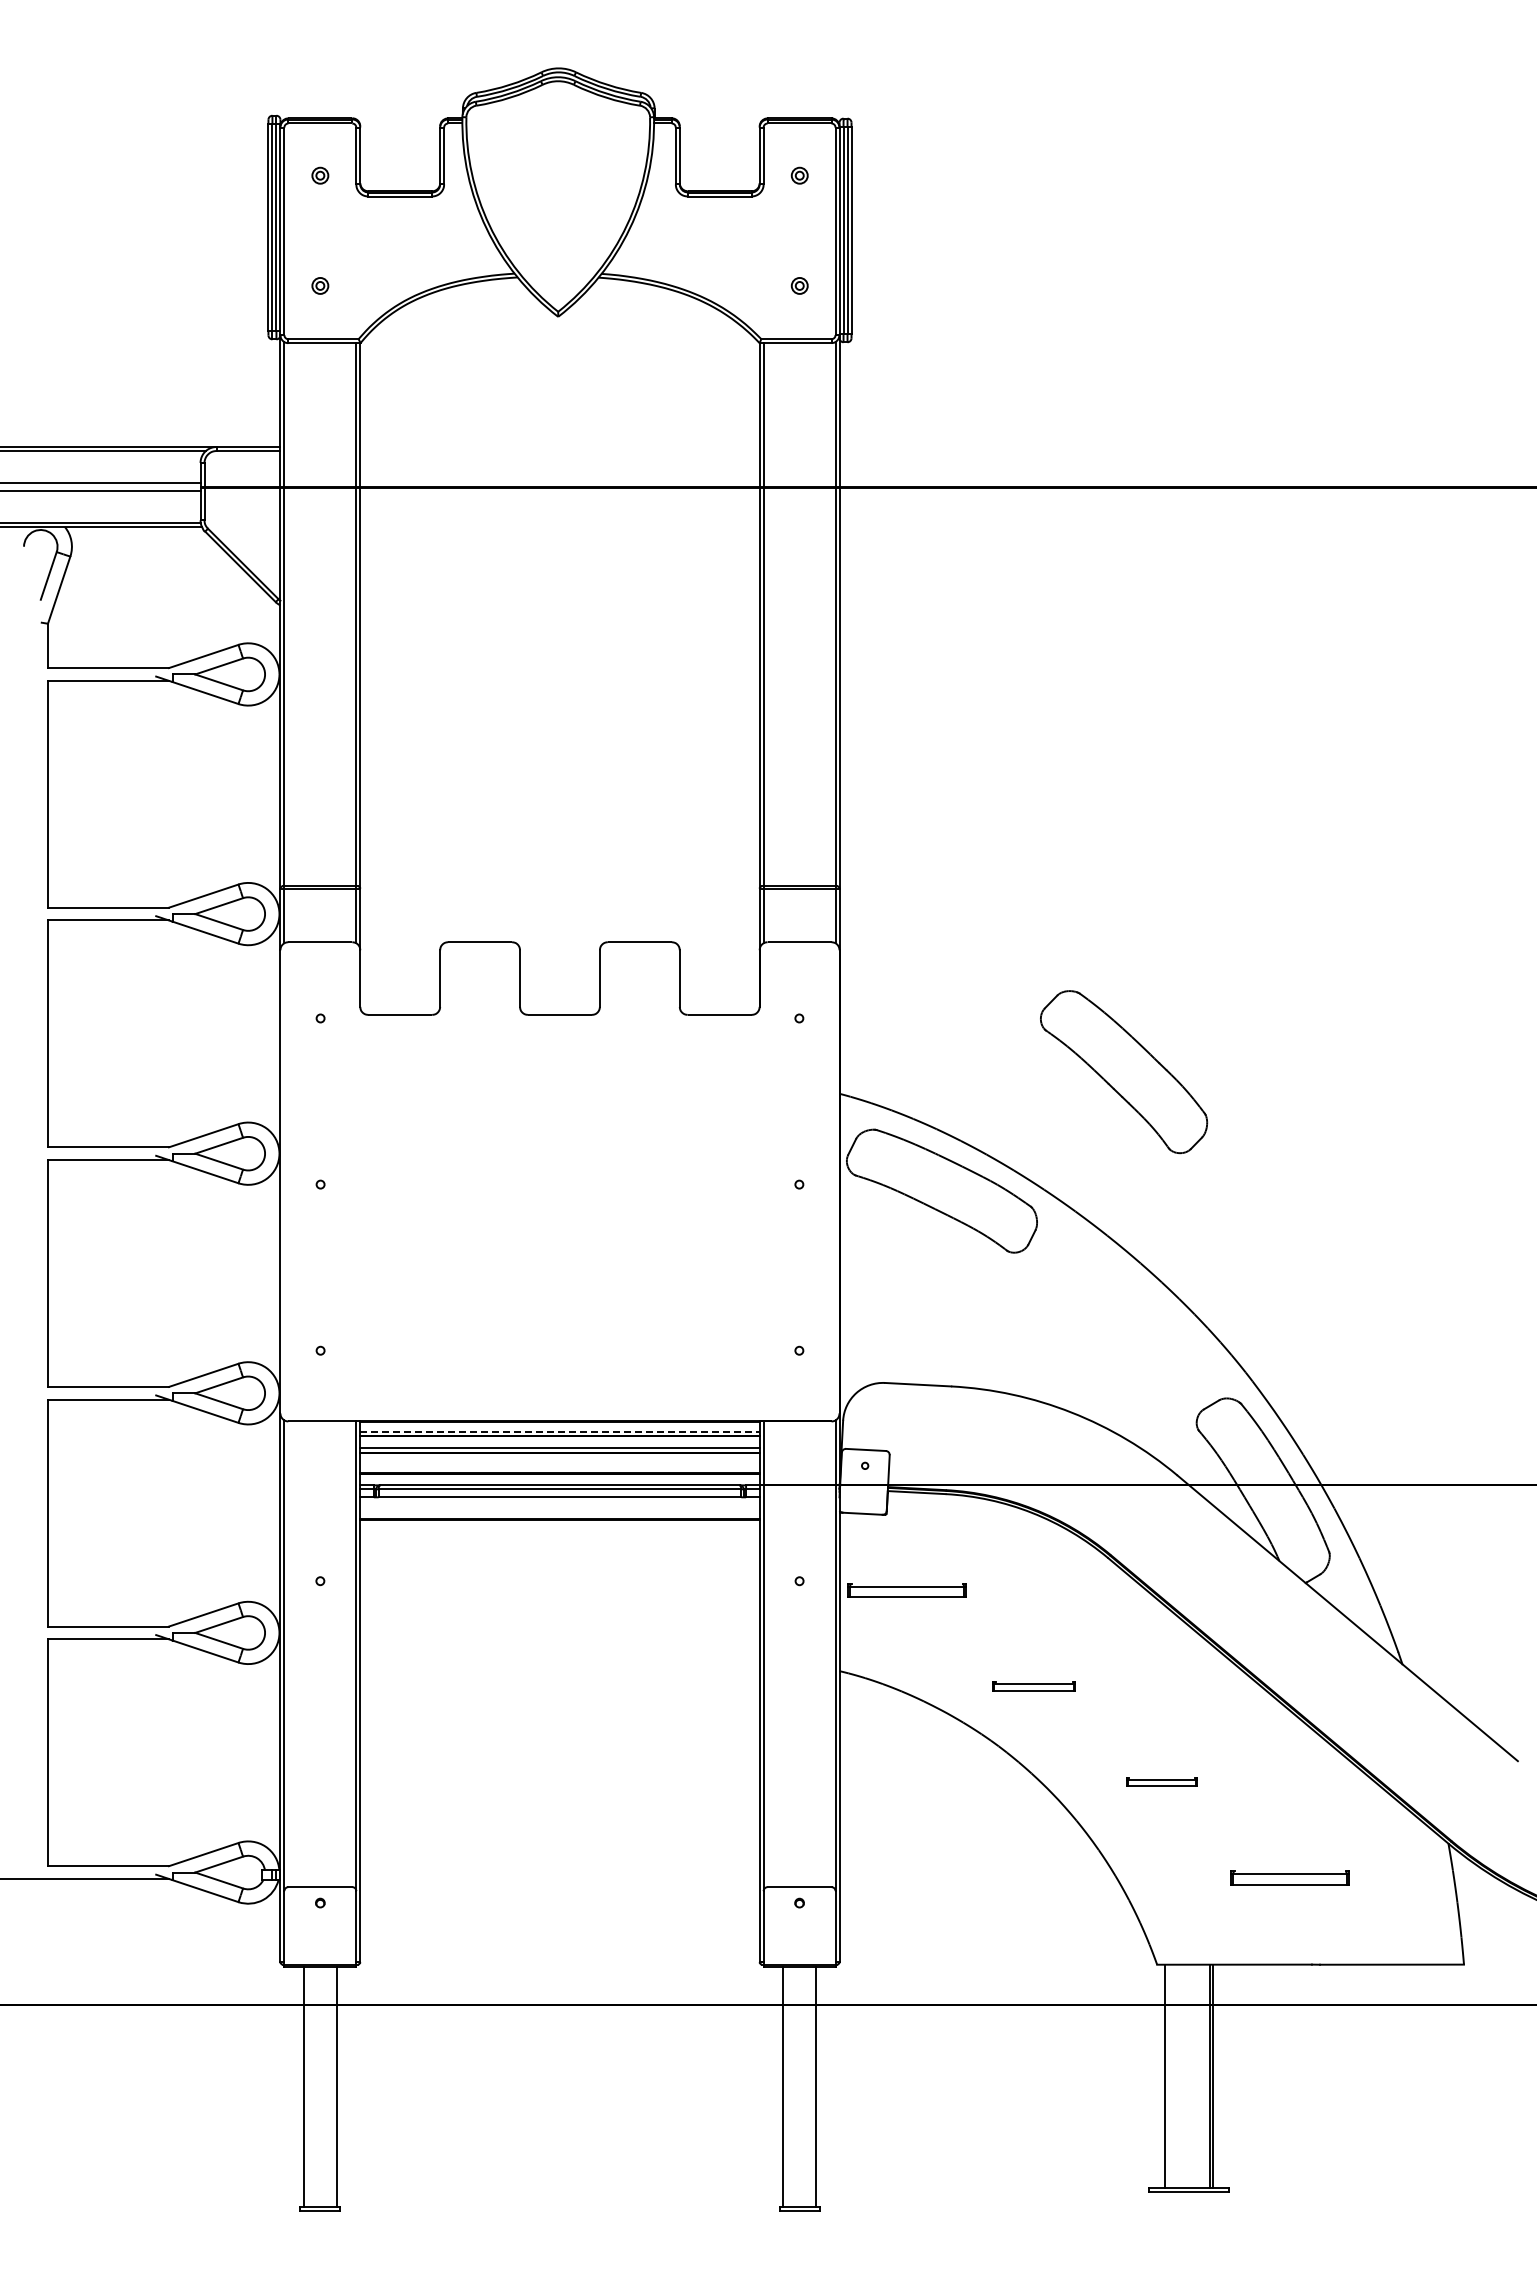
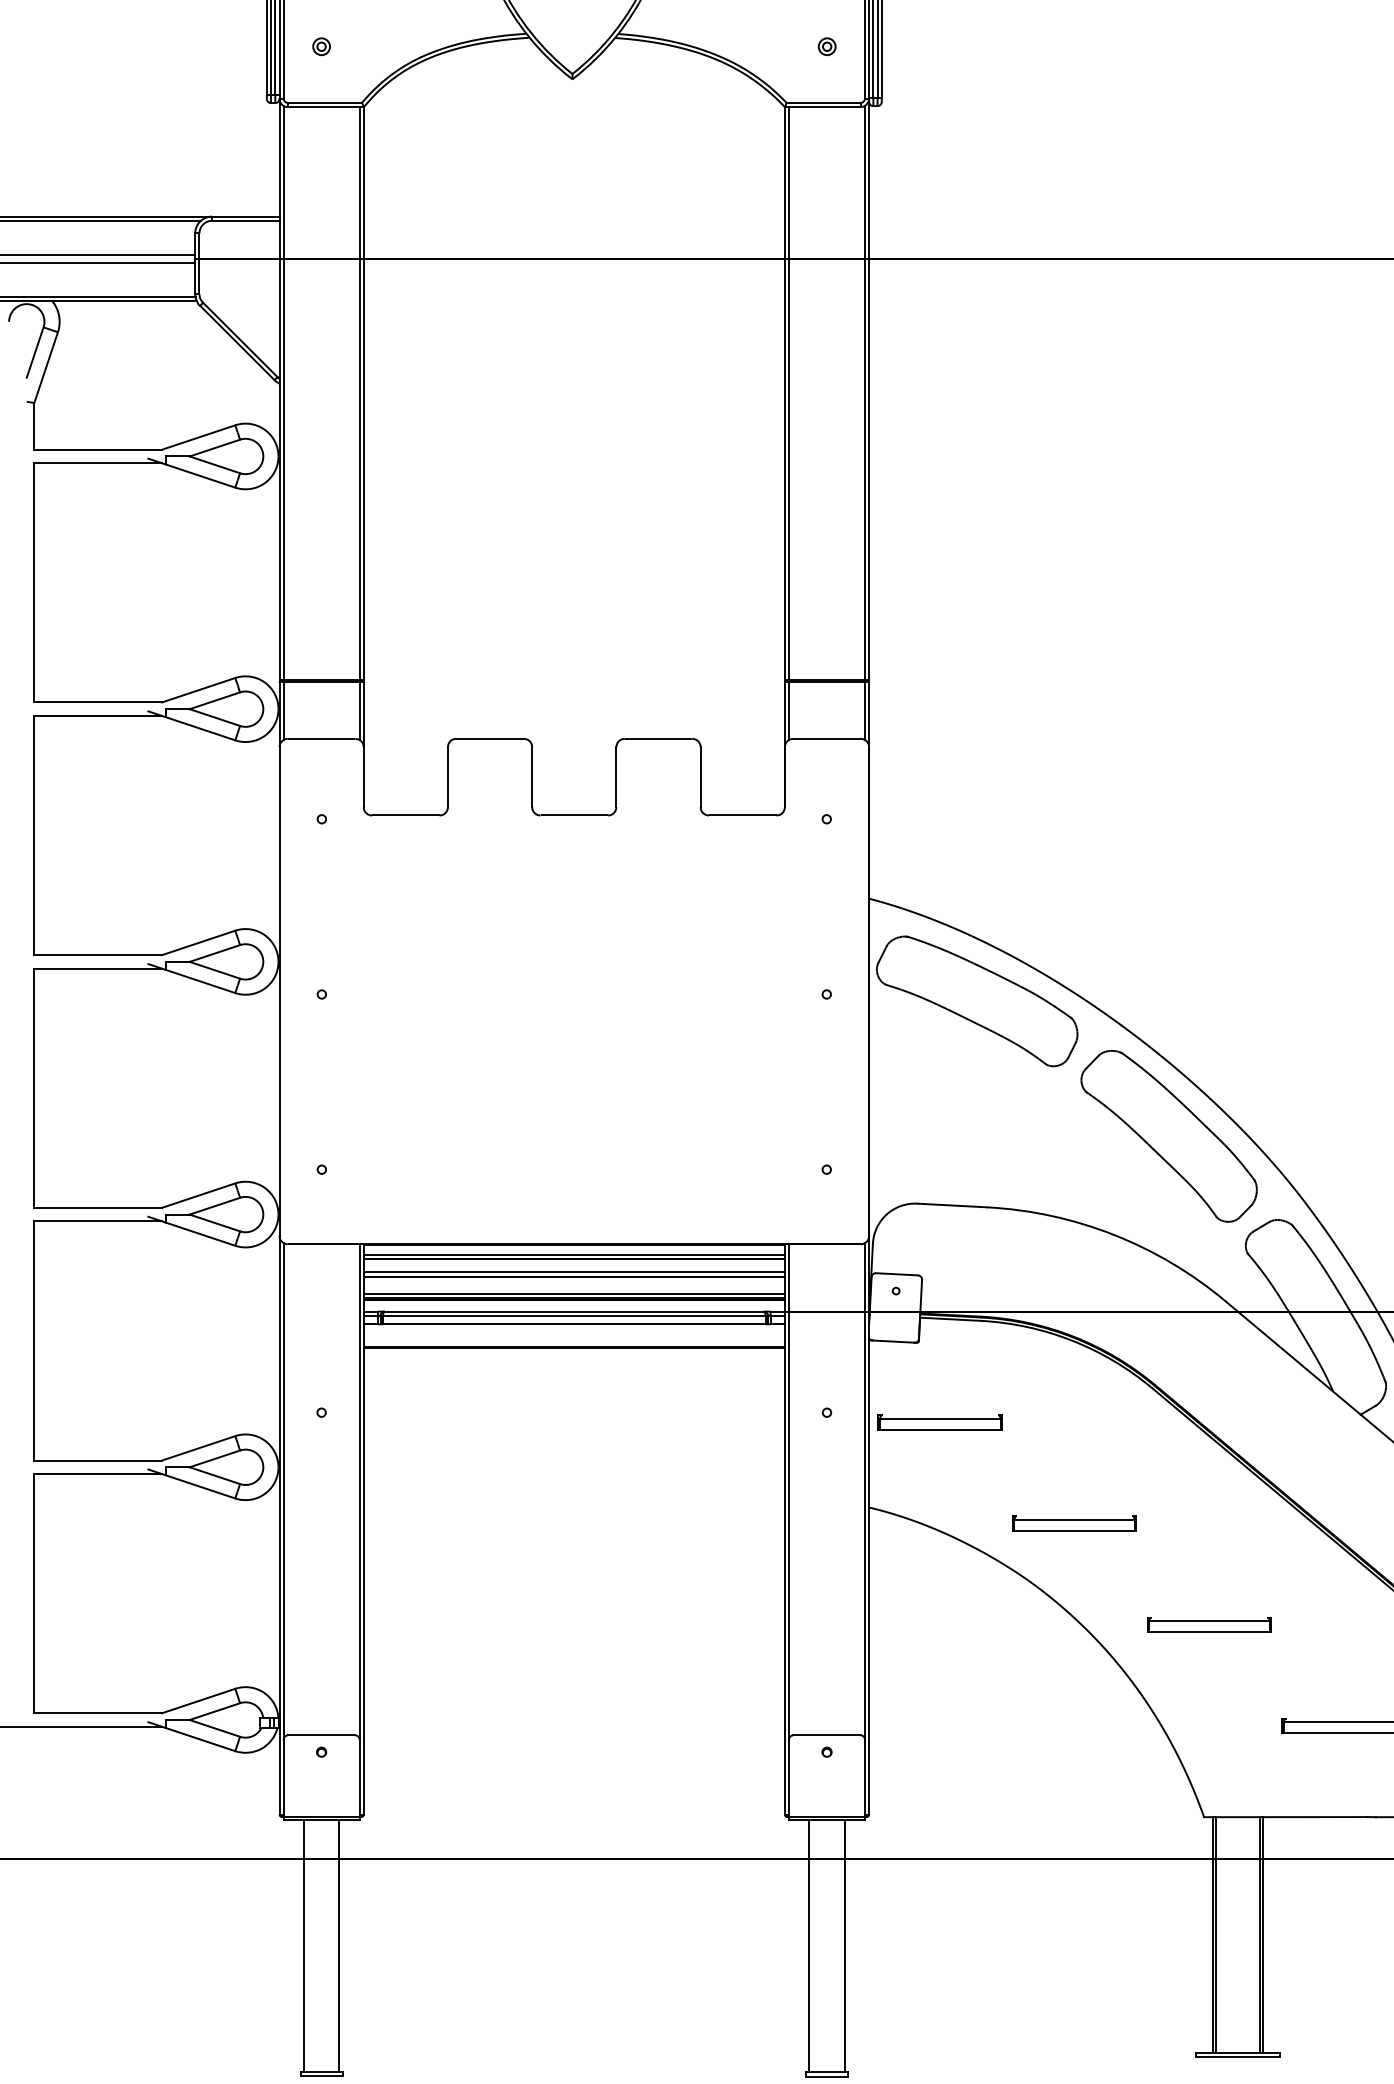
part: (1124, 1072) -> (1169, 1136), moved
line: (559, 1431) -> (573, 1254), dashed -> solid
line: (559, 1468) -> (573, 1293), added
part: (1034, 1686) -> (1074, 1523), size x1.43
part: (1161, 1781) -> (1208, 1623), size x1.67
line: (1168, 2076) -> (1216, 1935), added

